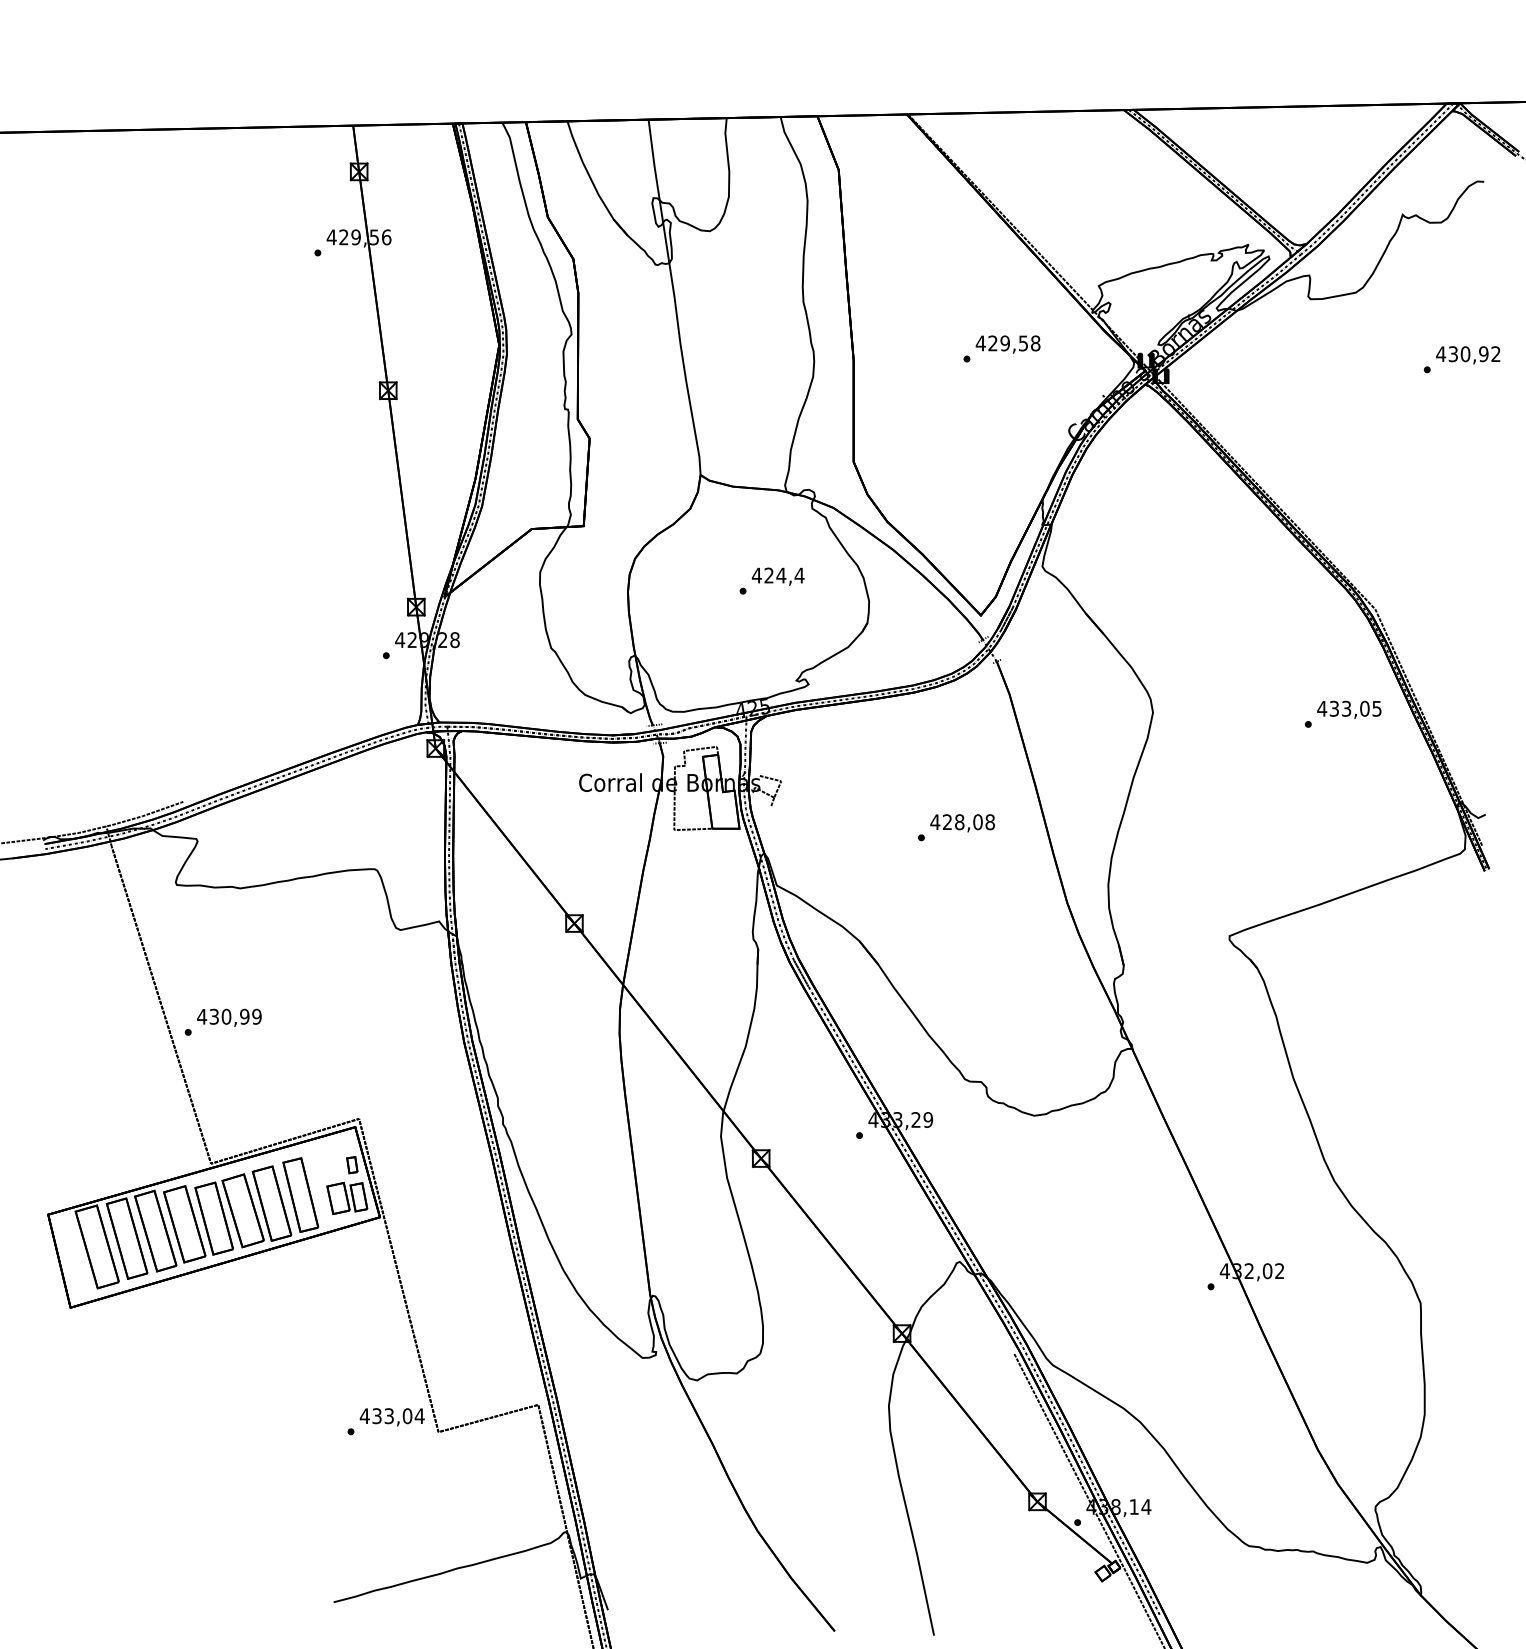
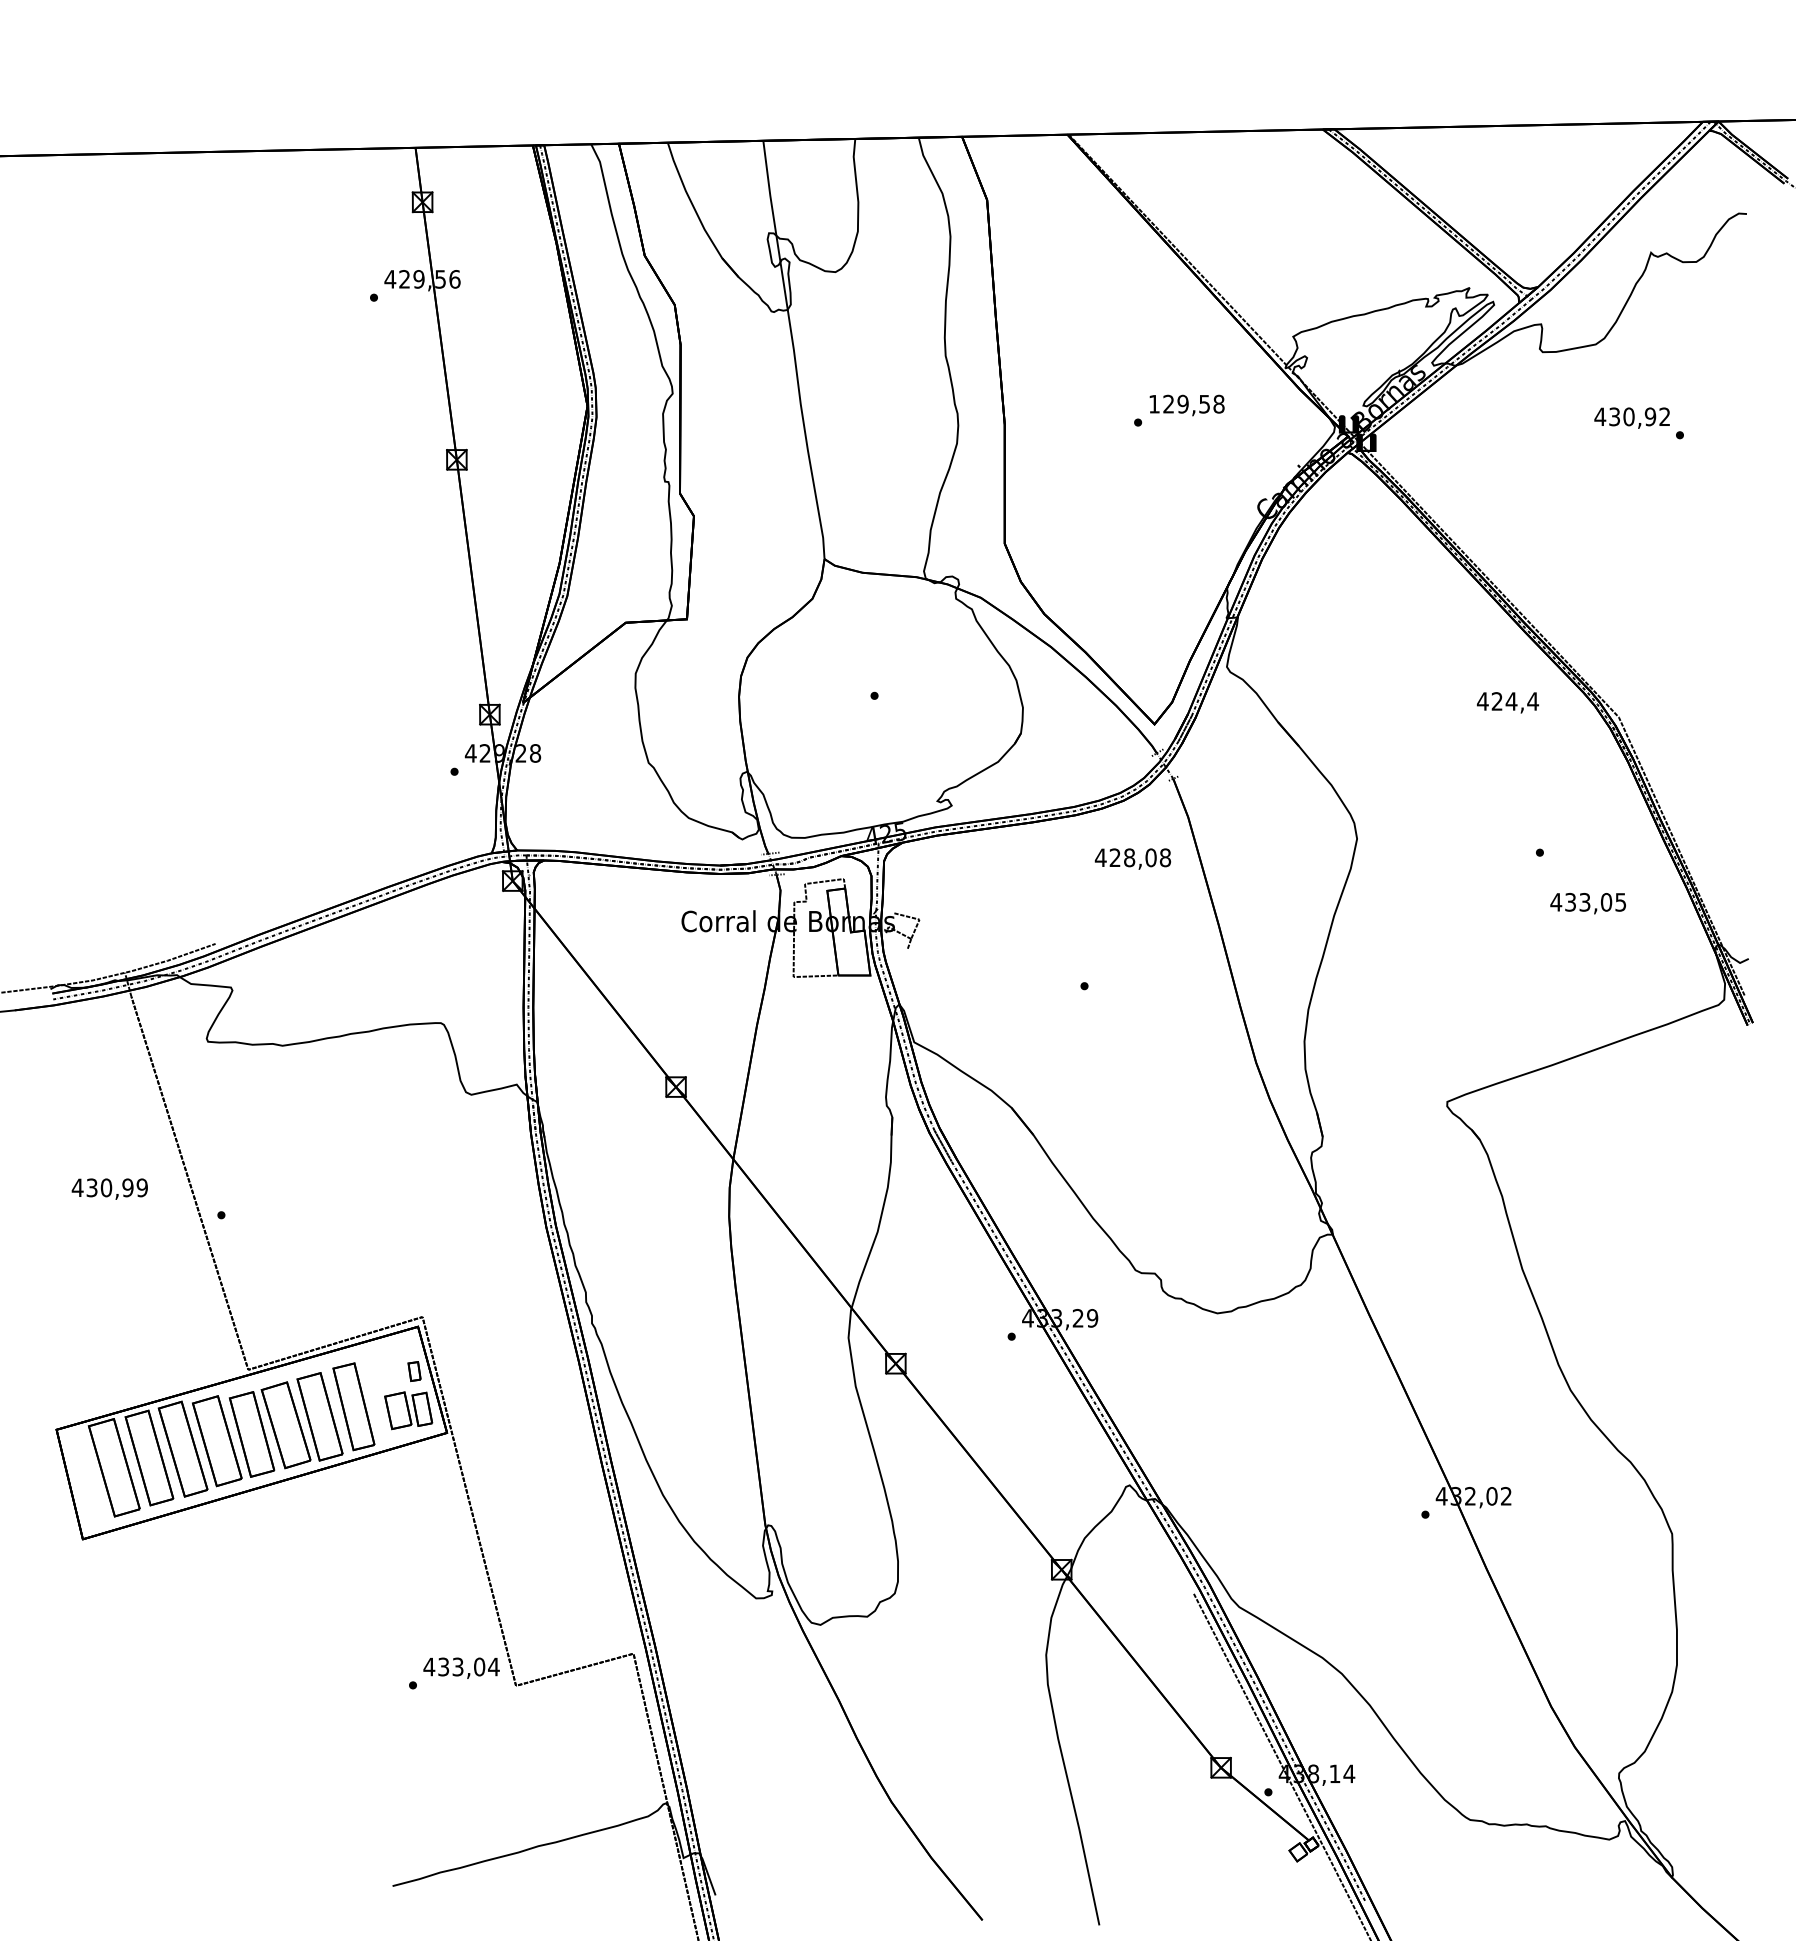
text: (980, 343) -> (1154, 404), 429,58 -> 129,58
text: (1467, 354) -> (1631, 417), moved
text: (777, 576) -> (1507, 702), moved
text: (1348, 709) -> (1587, 903), moved
text: (962, 822) -> (1132, 858), moved
text: (229, 1017) -> (109, 1188), moved

